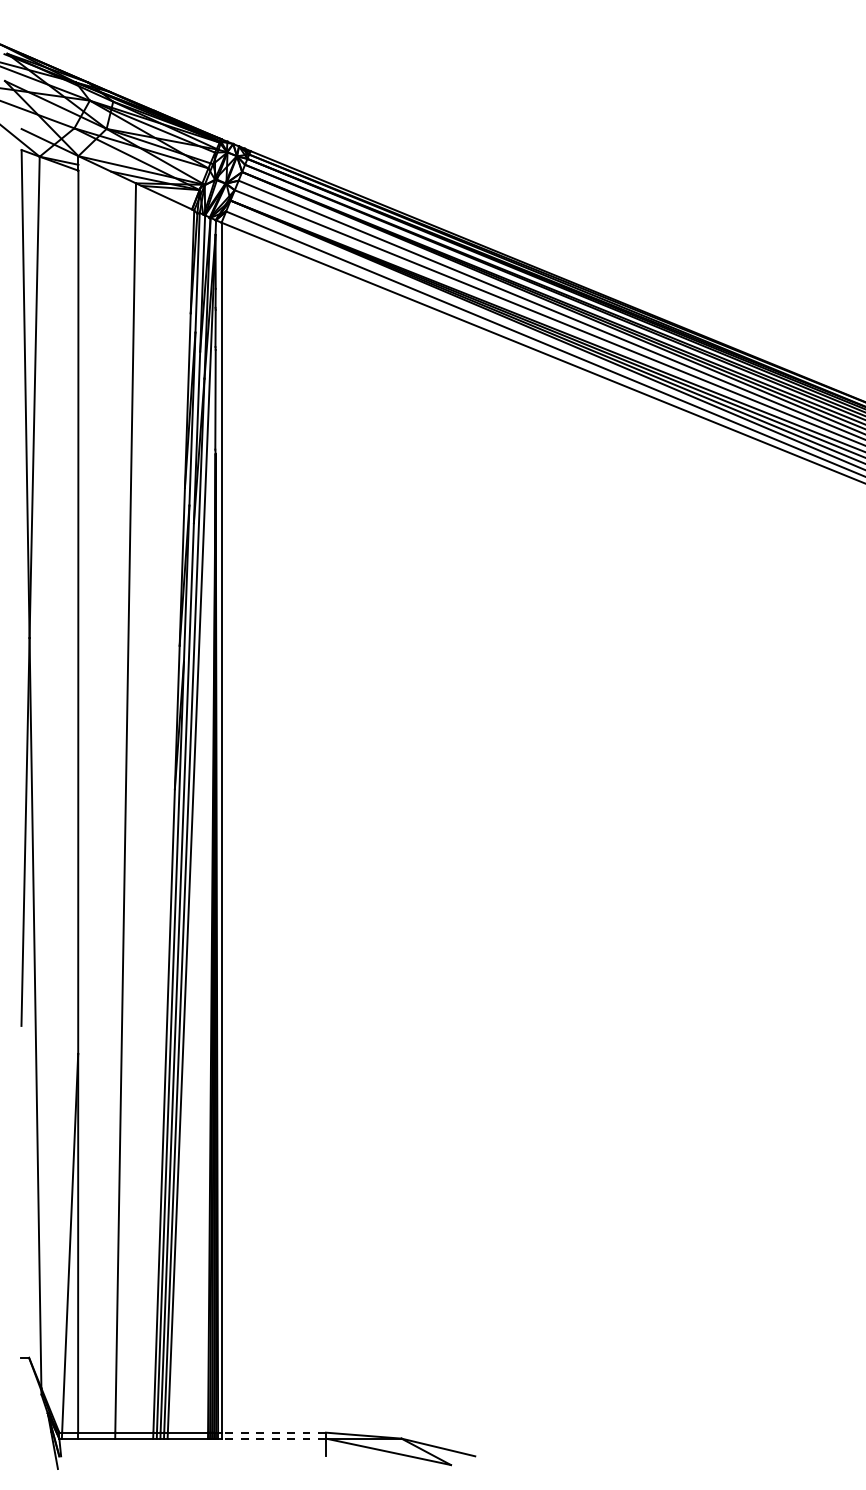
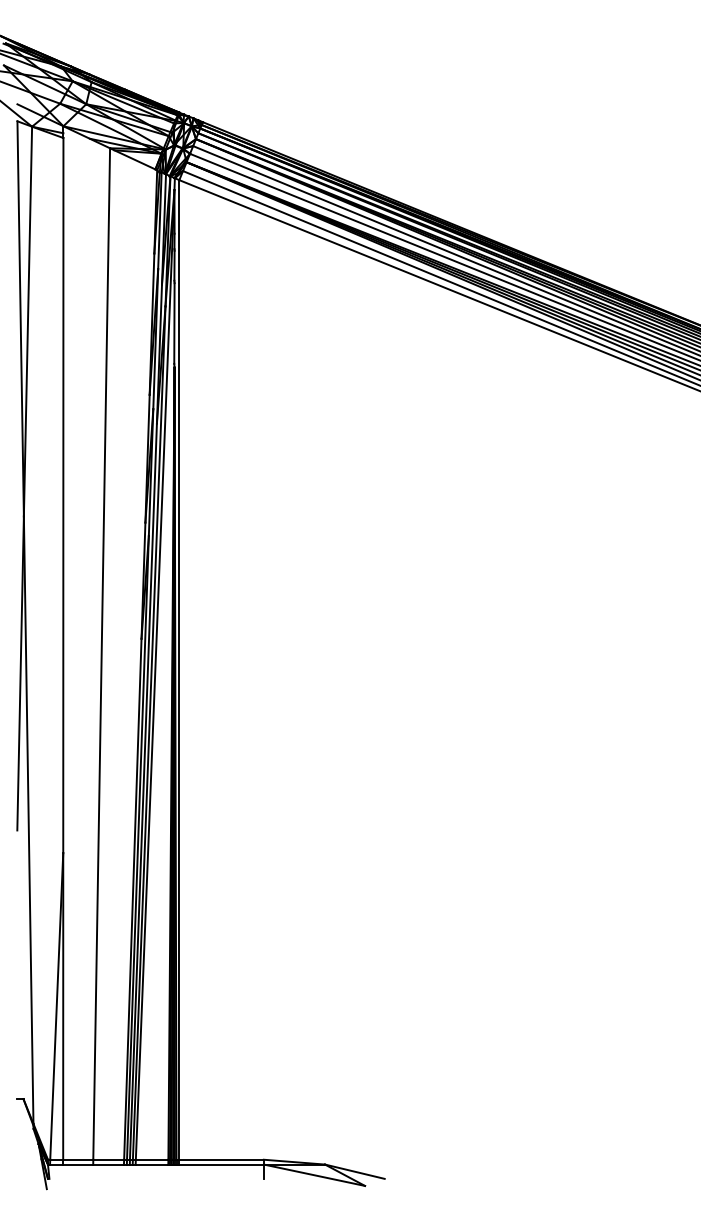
line: (273, 1432) -> (221, 1159), dashed -> solid
line: (273, 1438) -> (221, 1164), dashed -> solid

